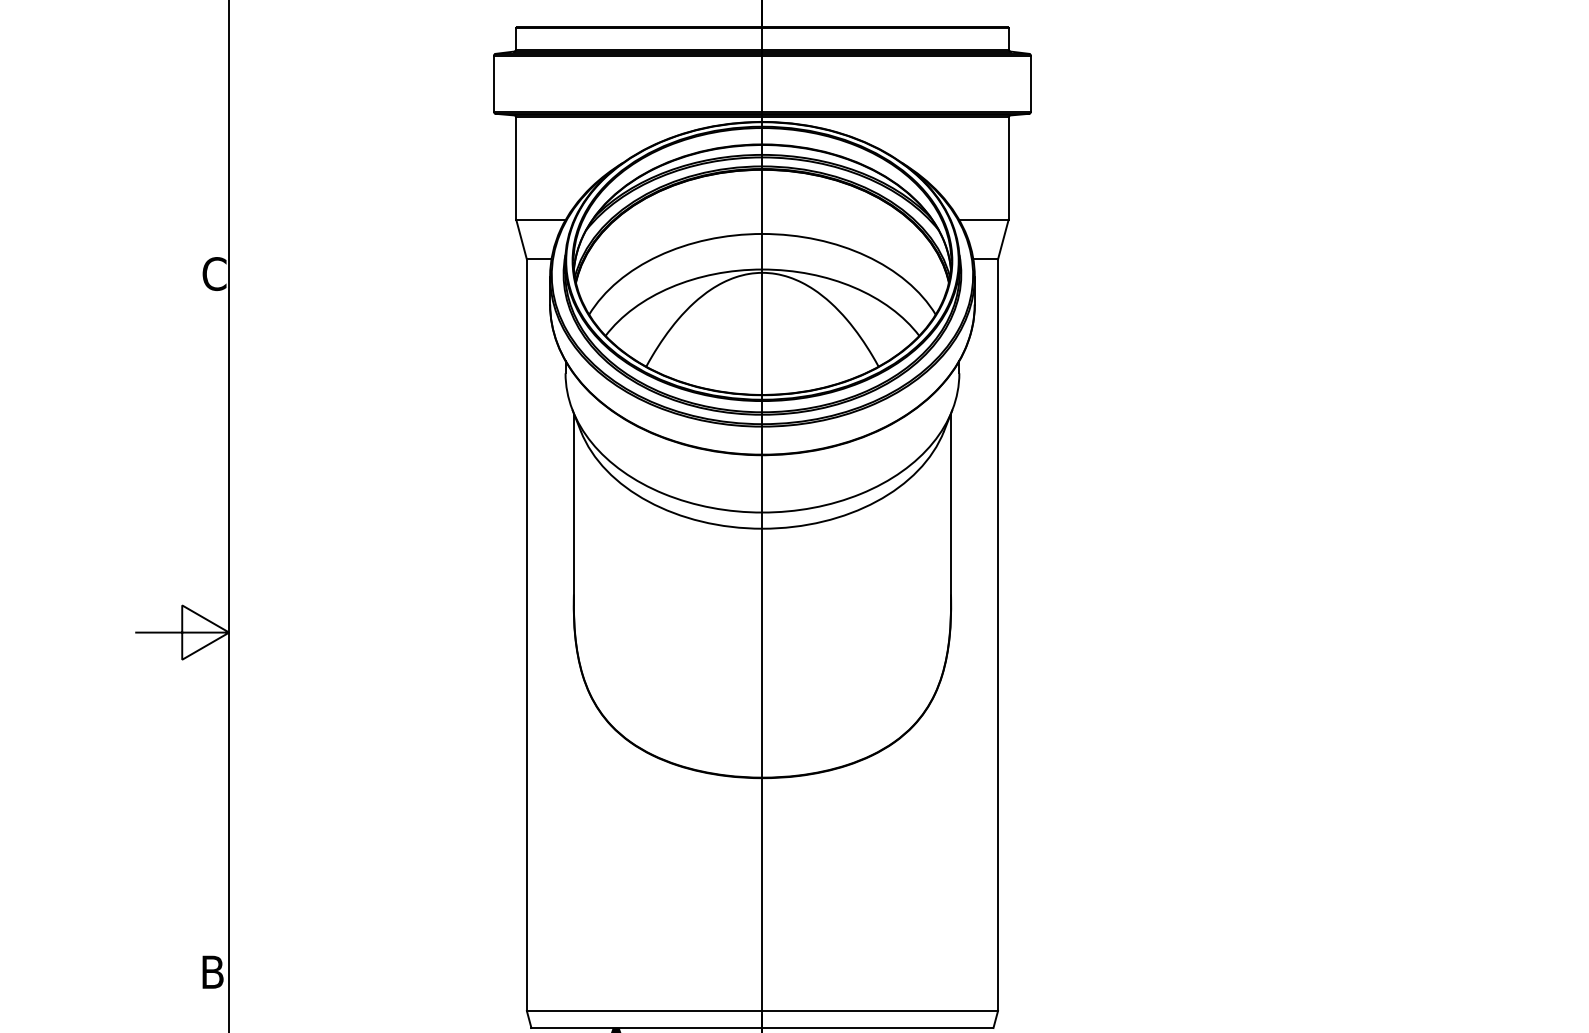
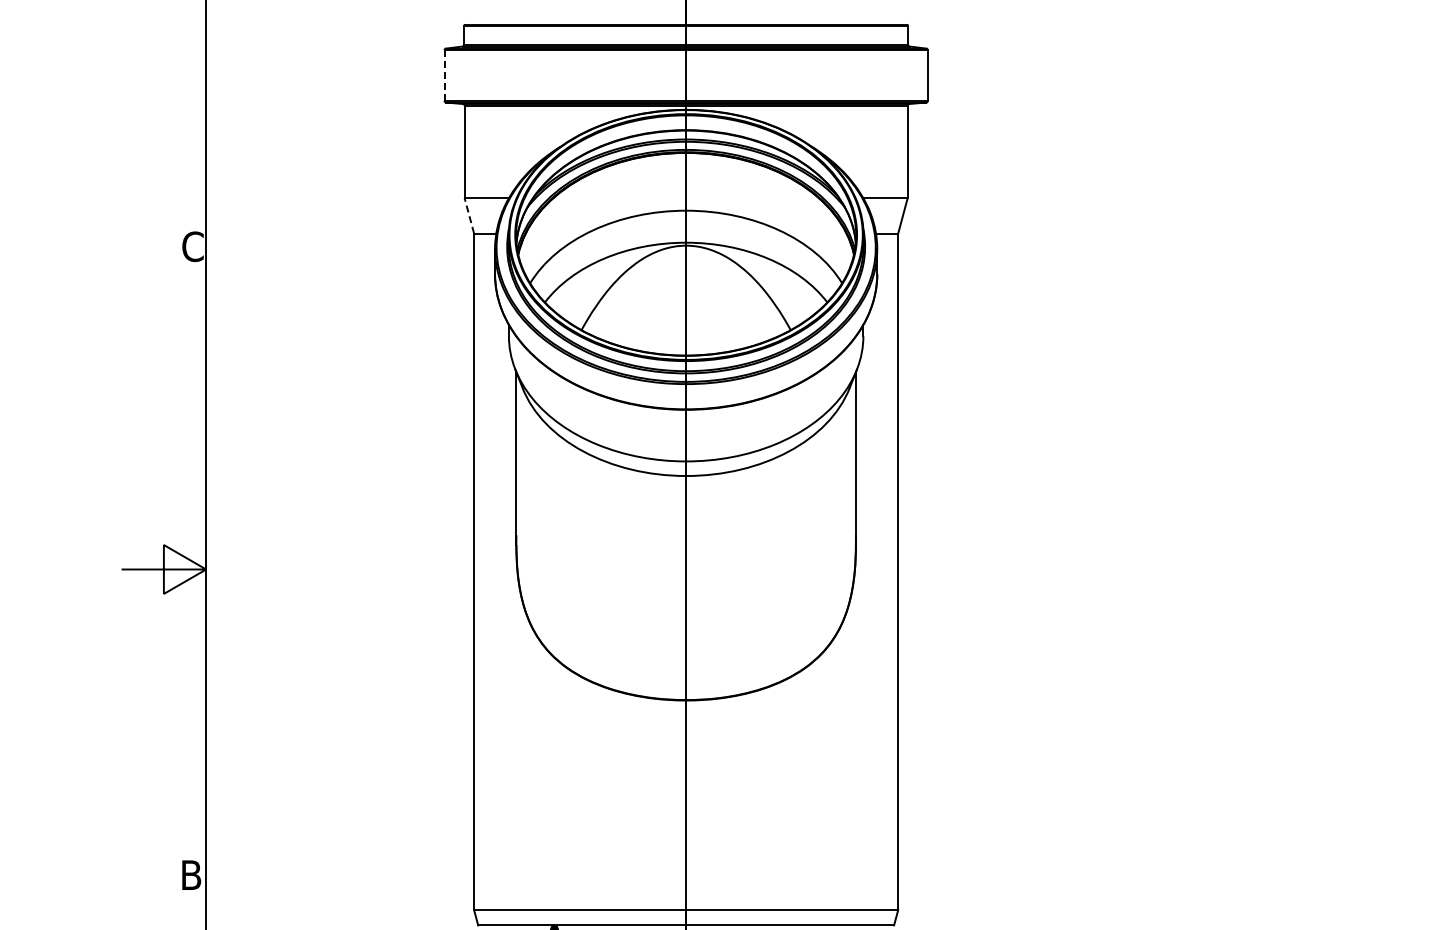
line: (493, 84) -> (444, 76), solid -> dashed
line: (521, 239) -> (469, 215), solid -> dashed

